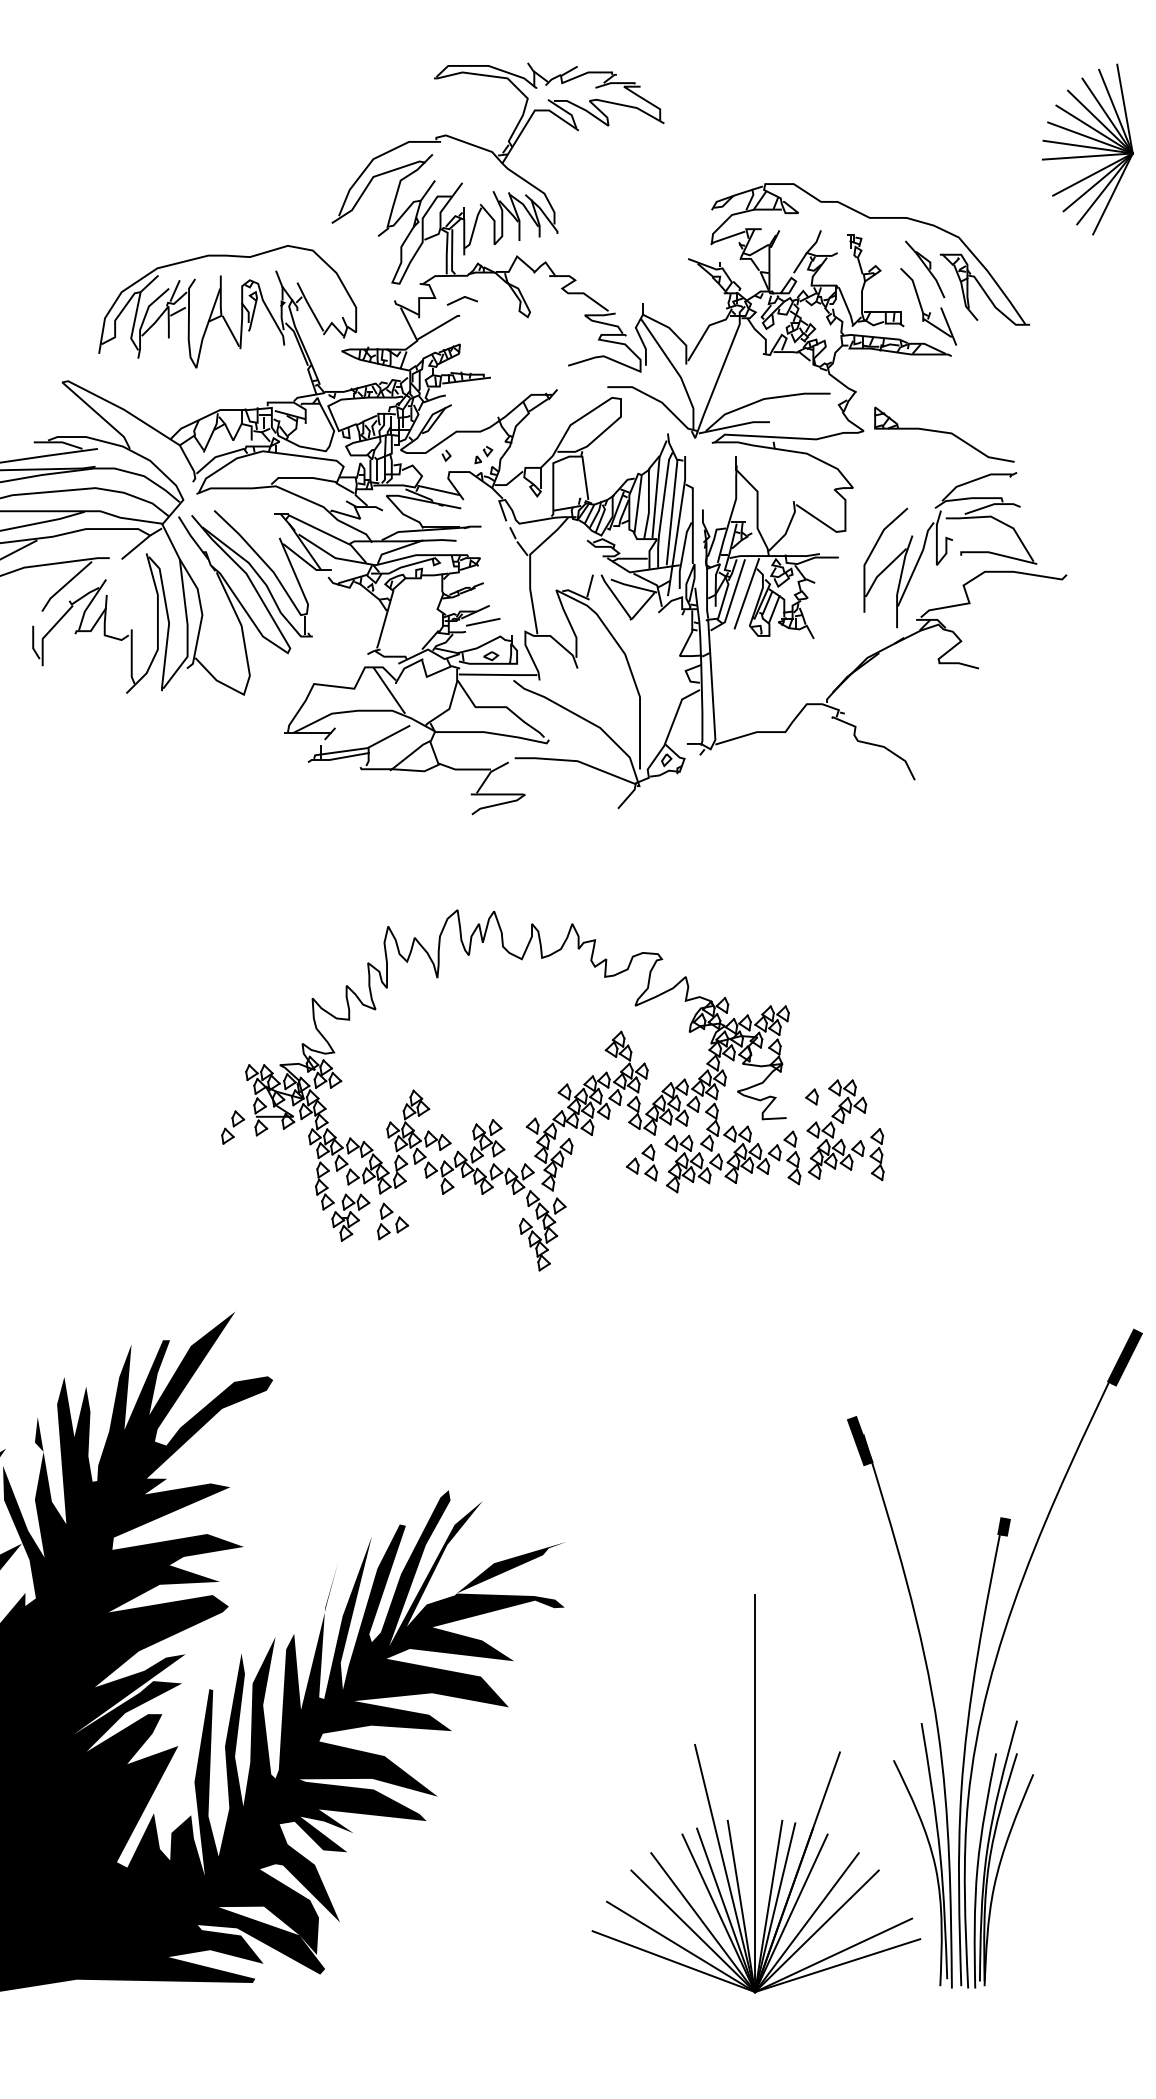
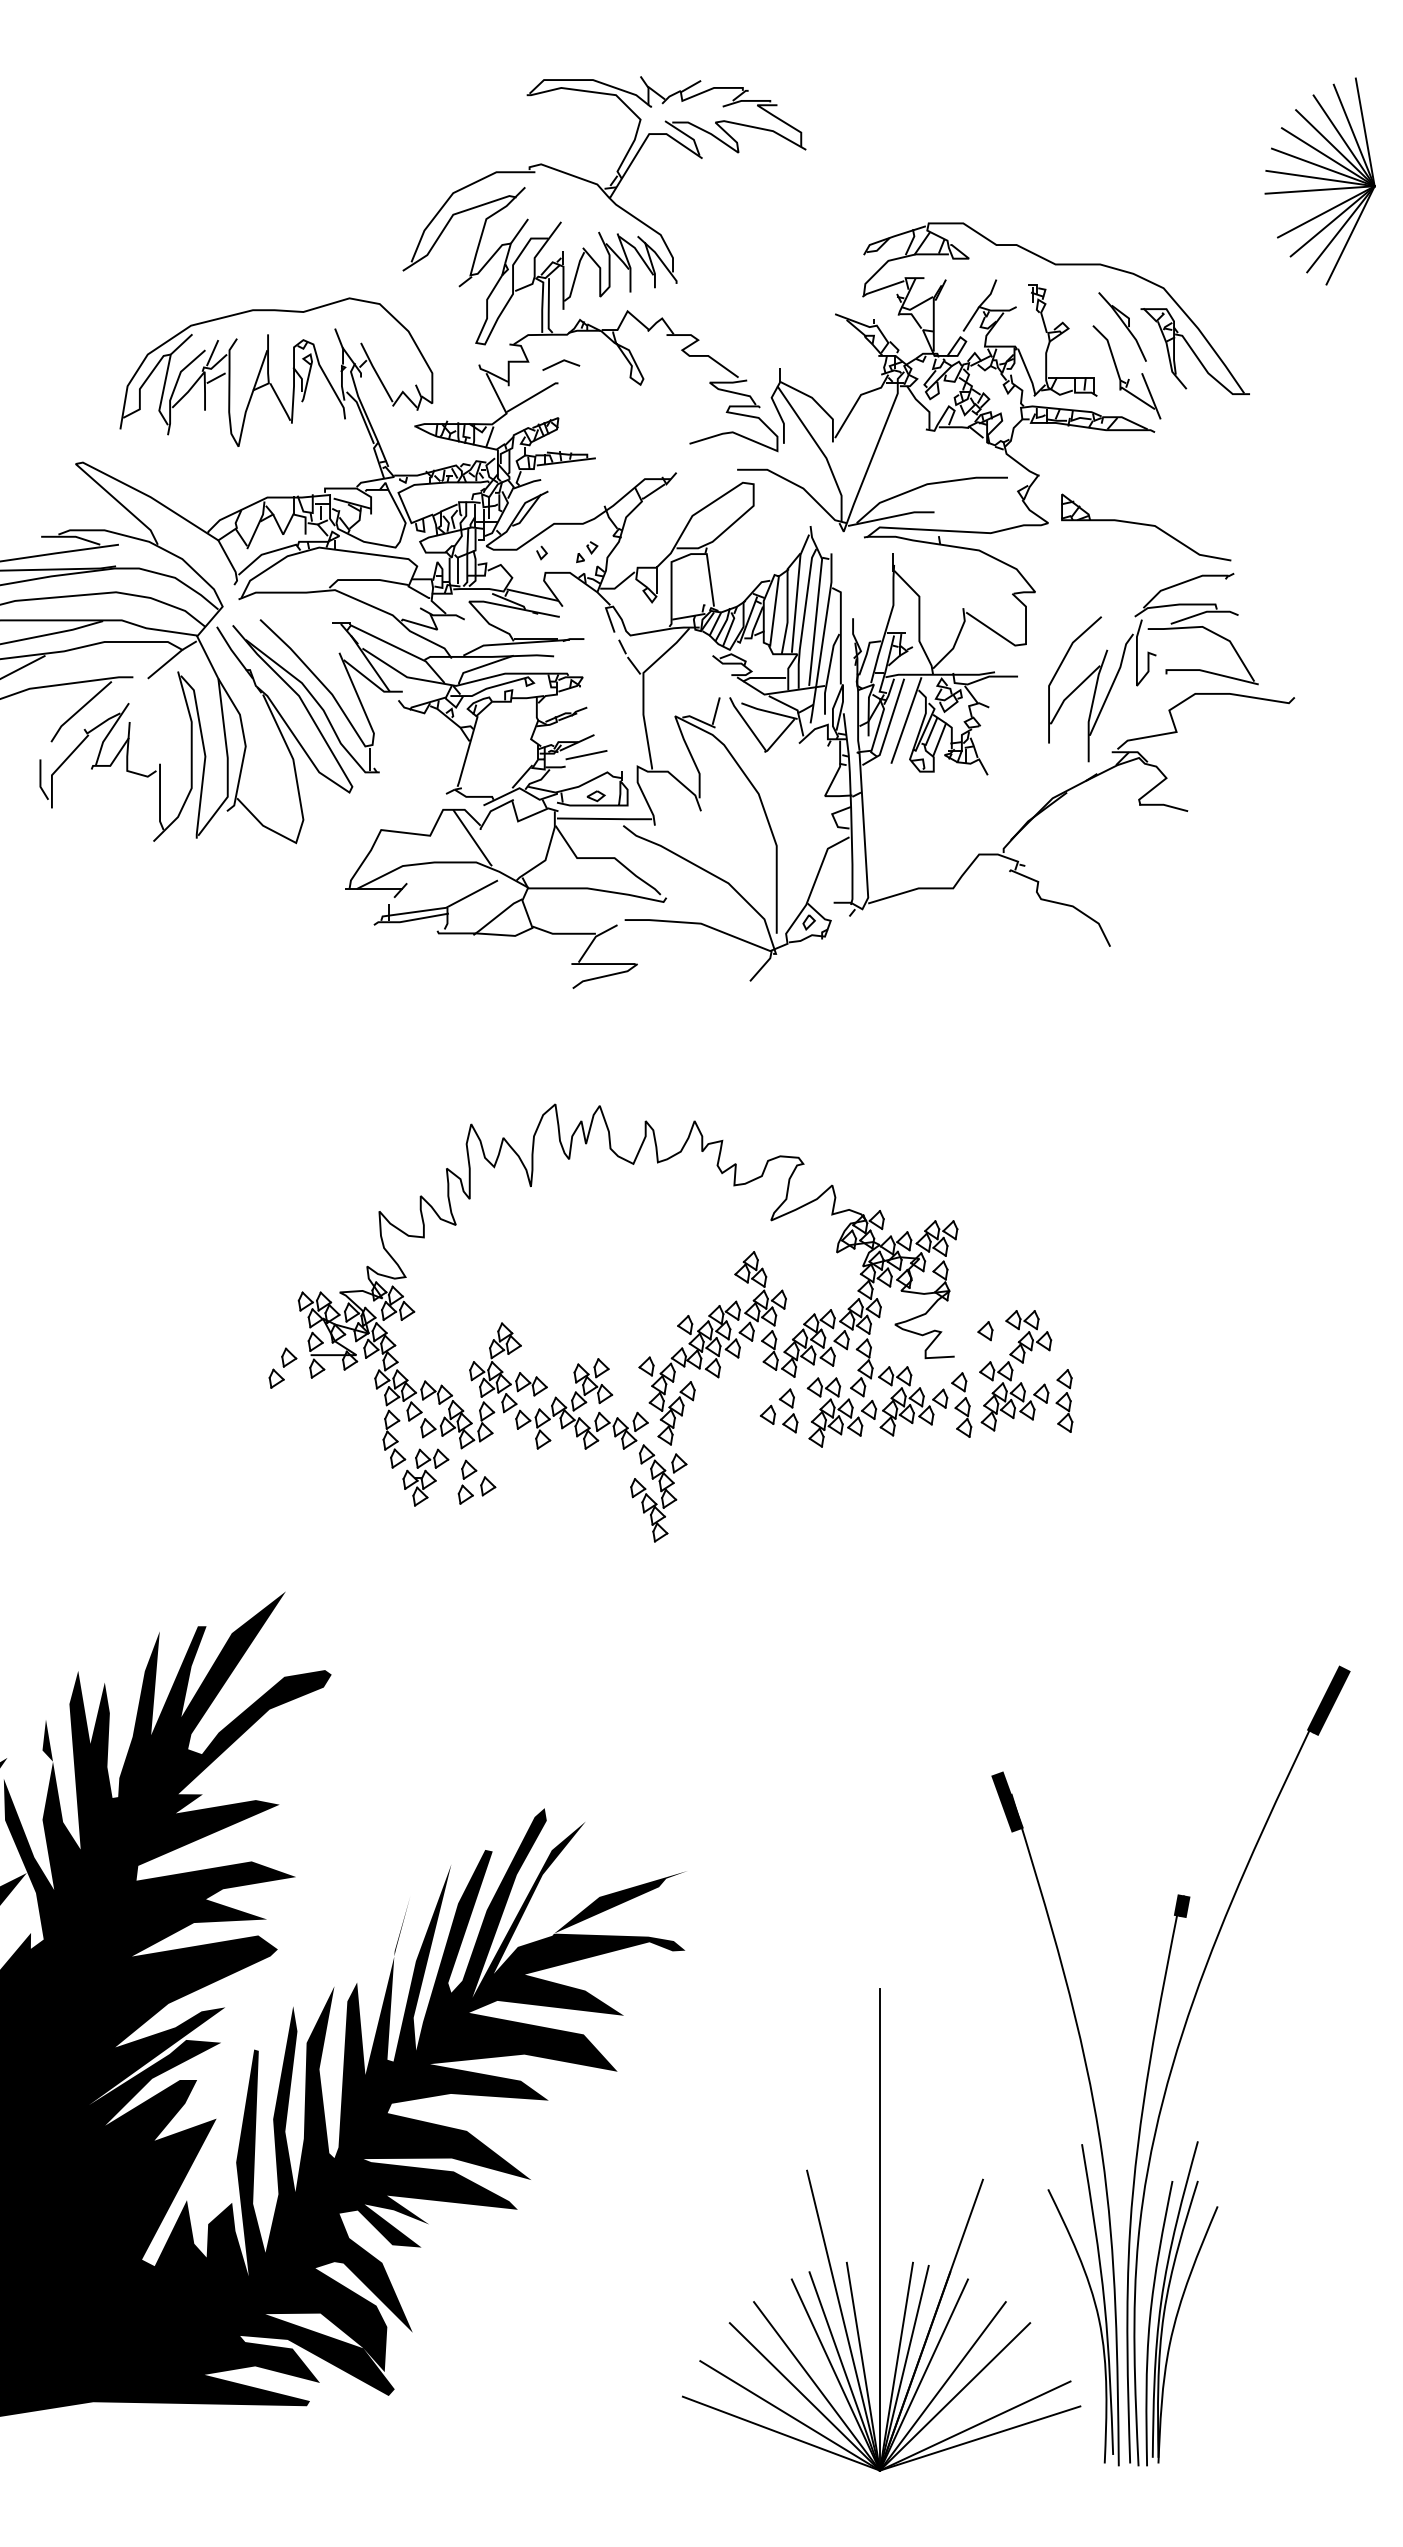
part: (921, 1647) -> (1081, 2052), moved

